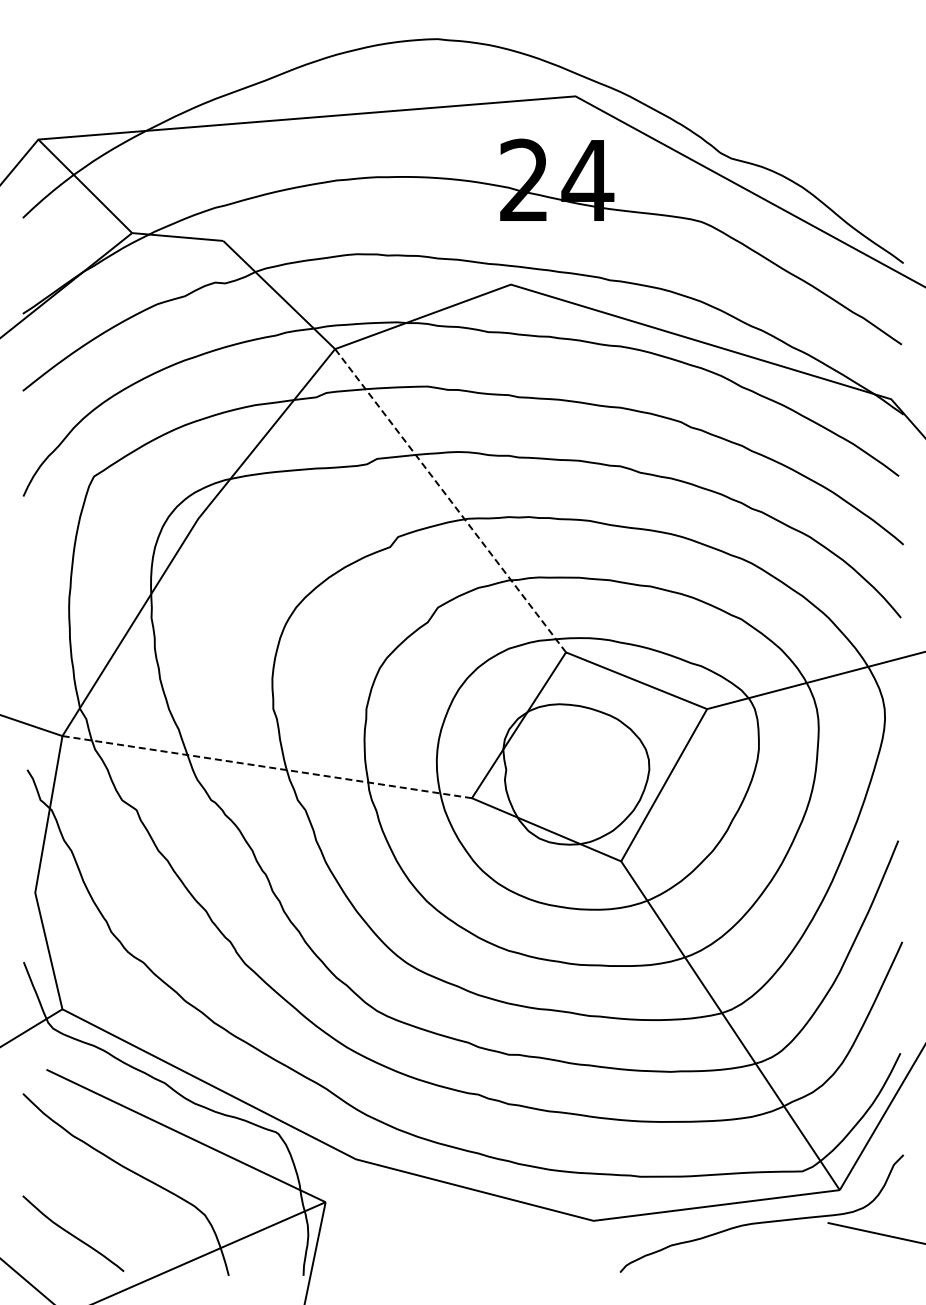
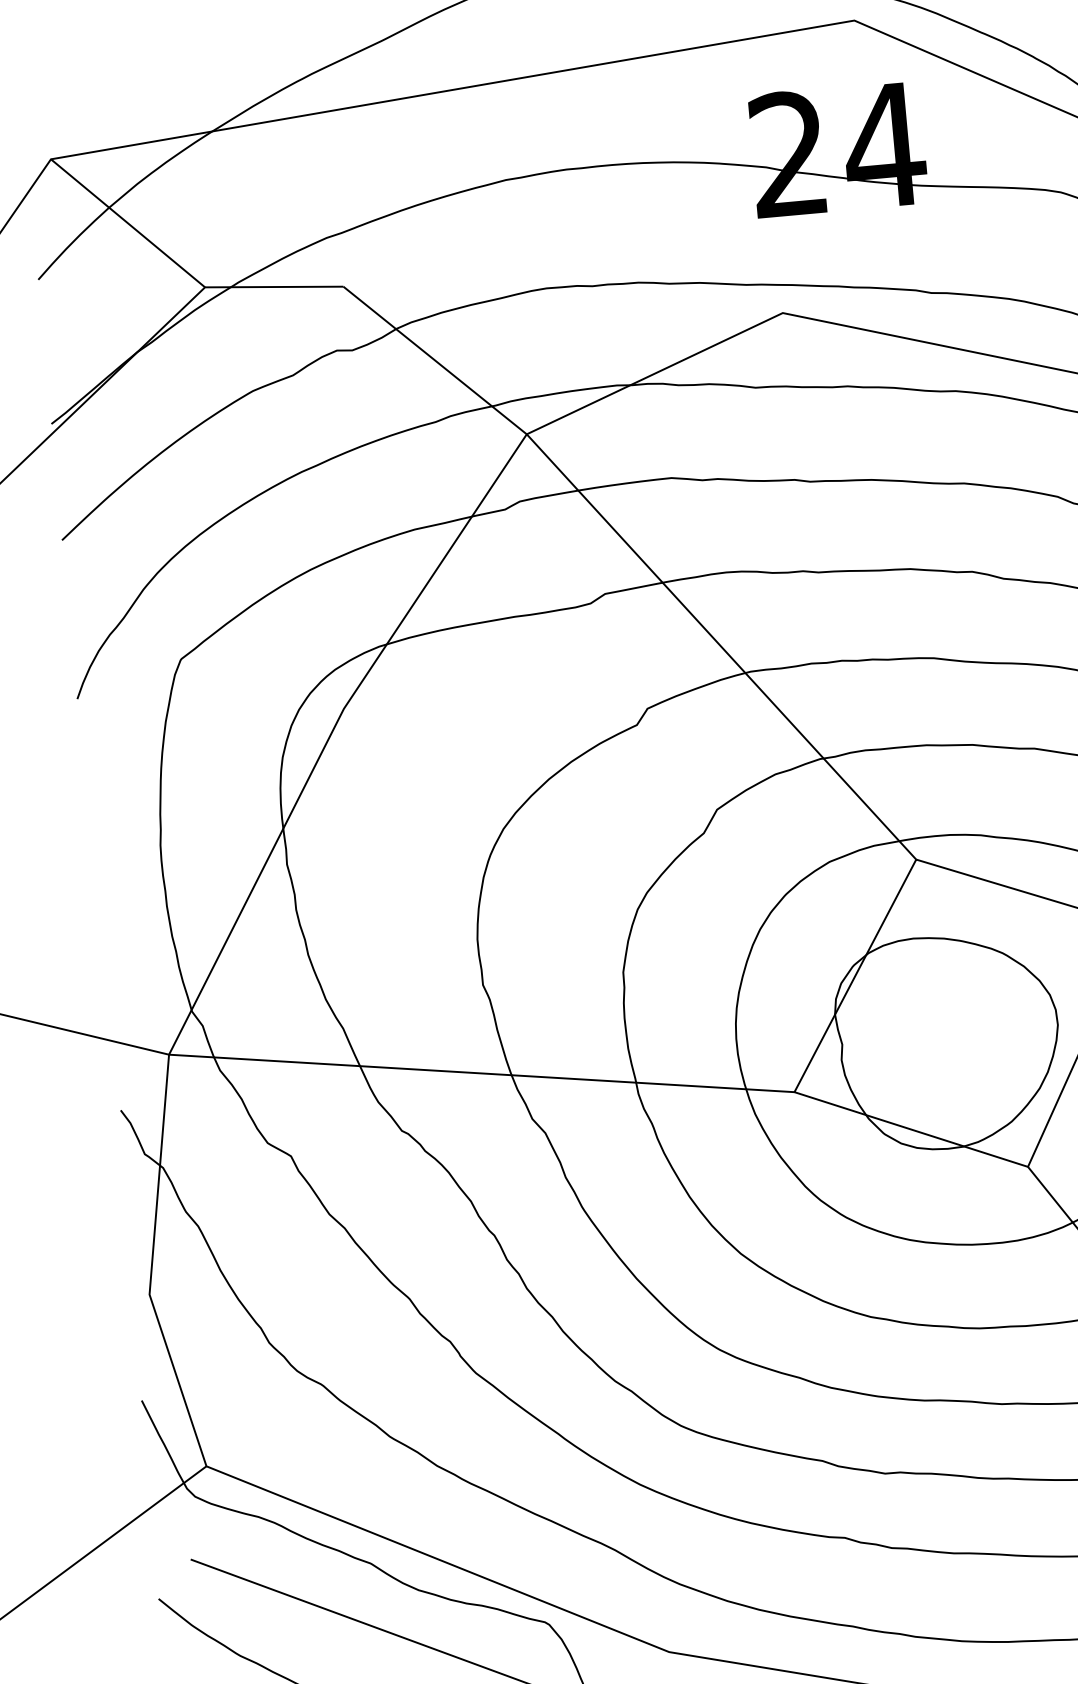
line: (450, 500) -> (721, 646), dashed -> solid
line: (266, 767) -> (480, 1074), dashed -> solid

